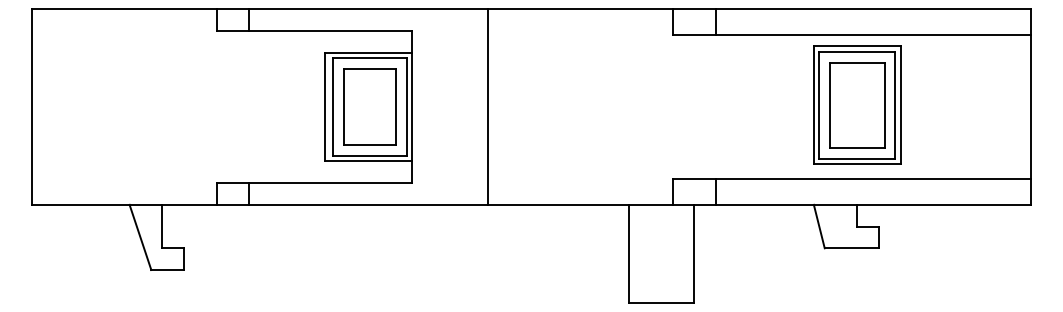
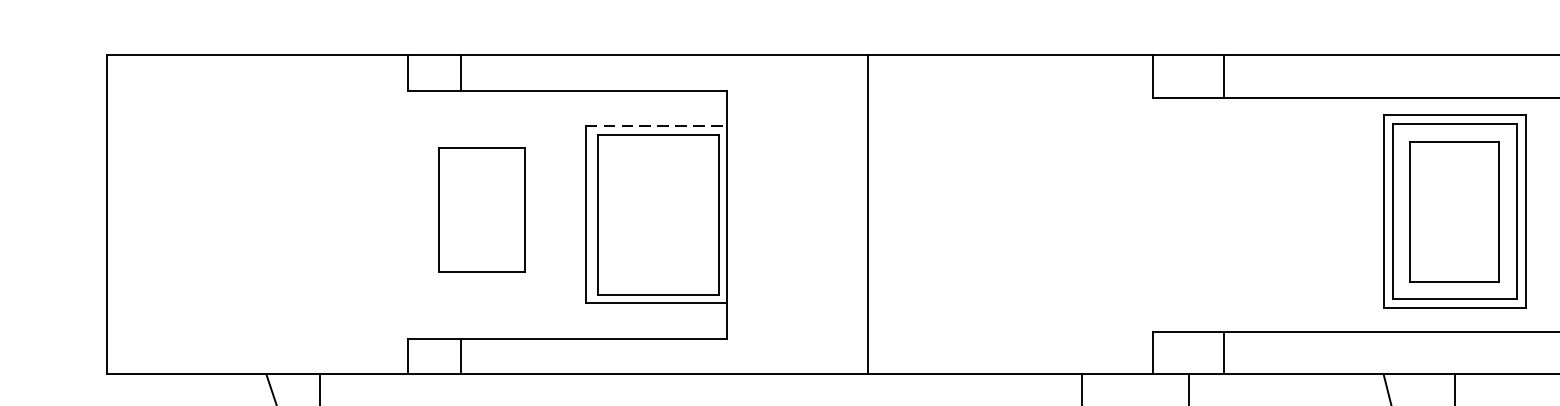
line: (369, 52) -> (658, 125), solid -> dashed
part: (369, 106) -> (481, 208), moved
line: (487, 106) -> (867, 213), moved

